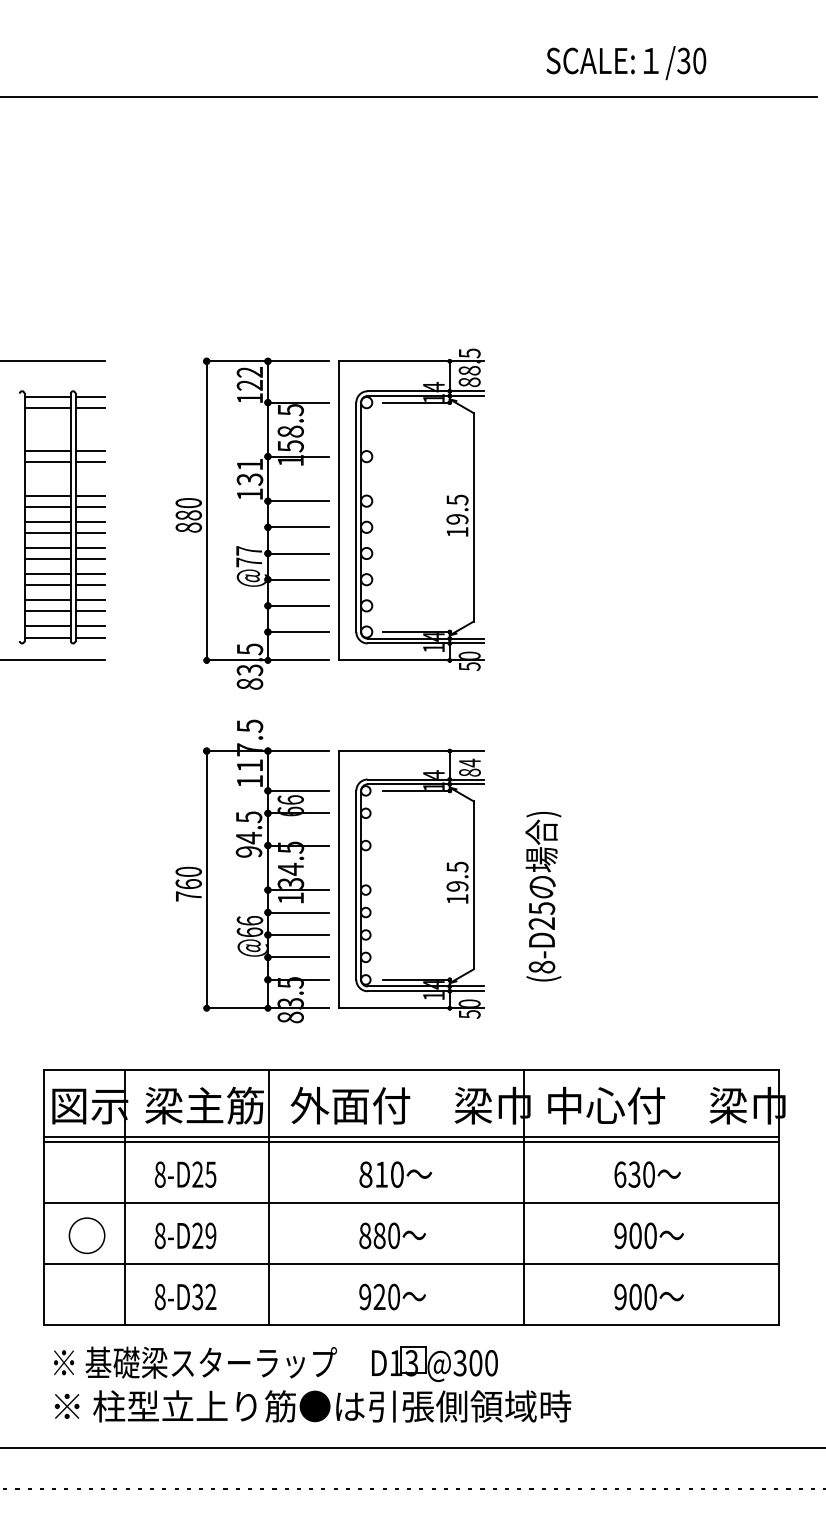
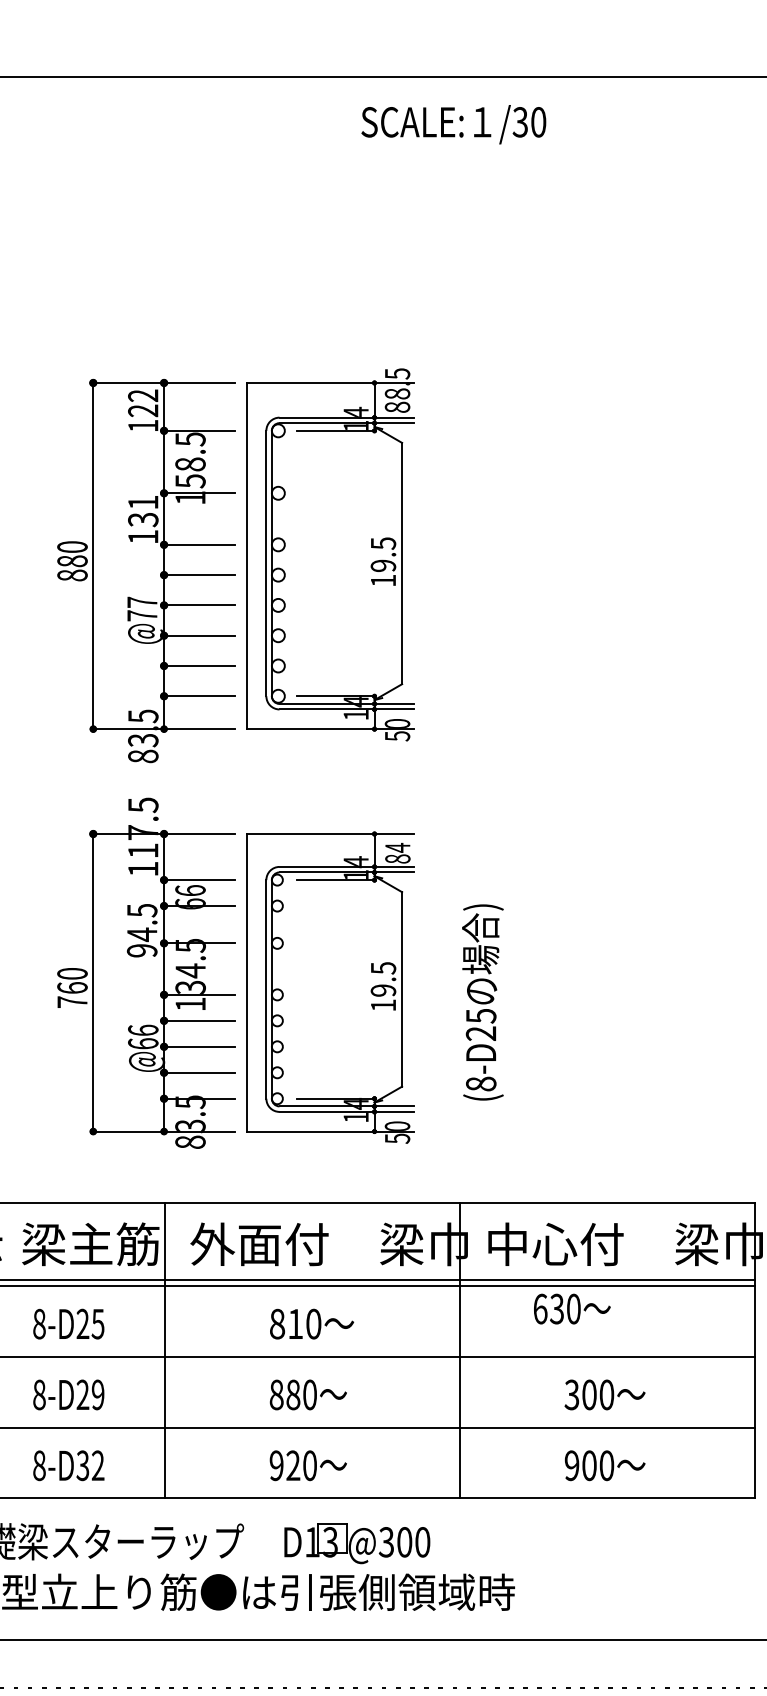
text: (626, 63) -> (454, 125), moved
text: (647, 1174) -> (572, 1308), moved
text: (620, 1235) -> (572, 1394), 900 -> 300

